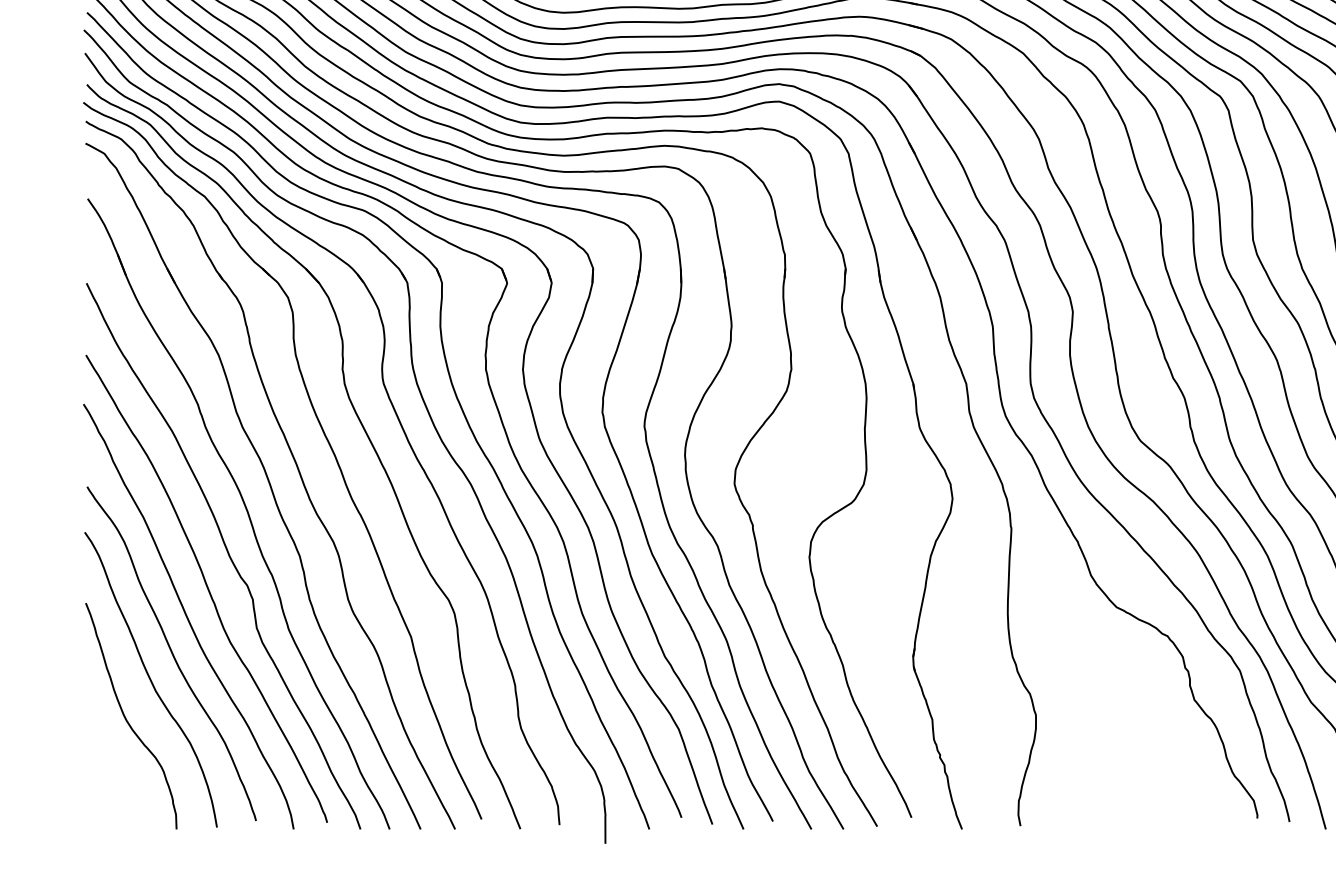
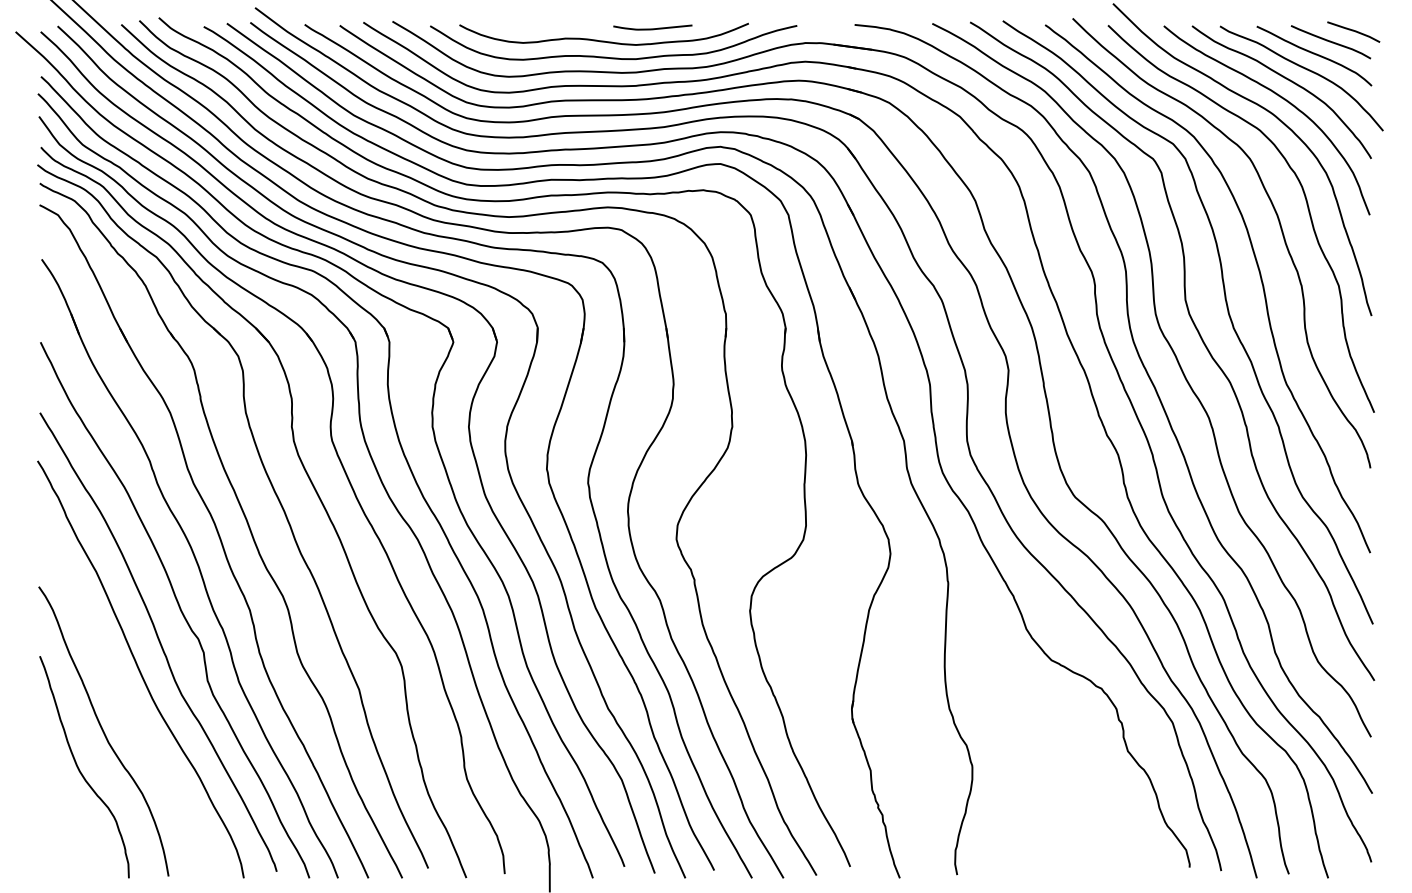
curve: (171, 653) -> (123, 705), removed

